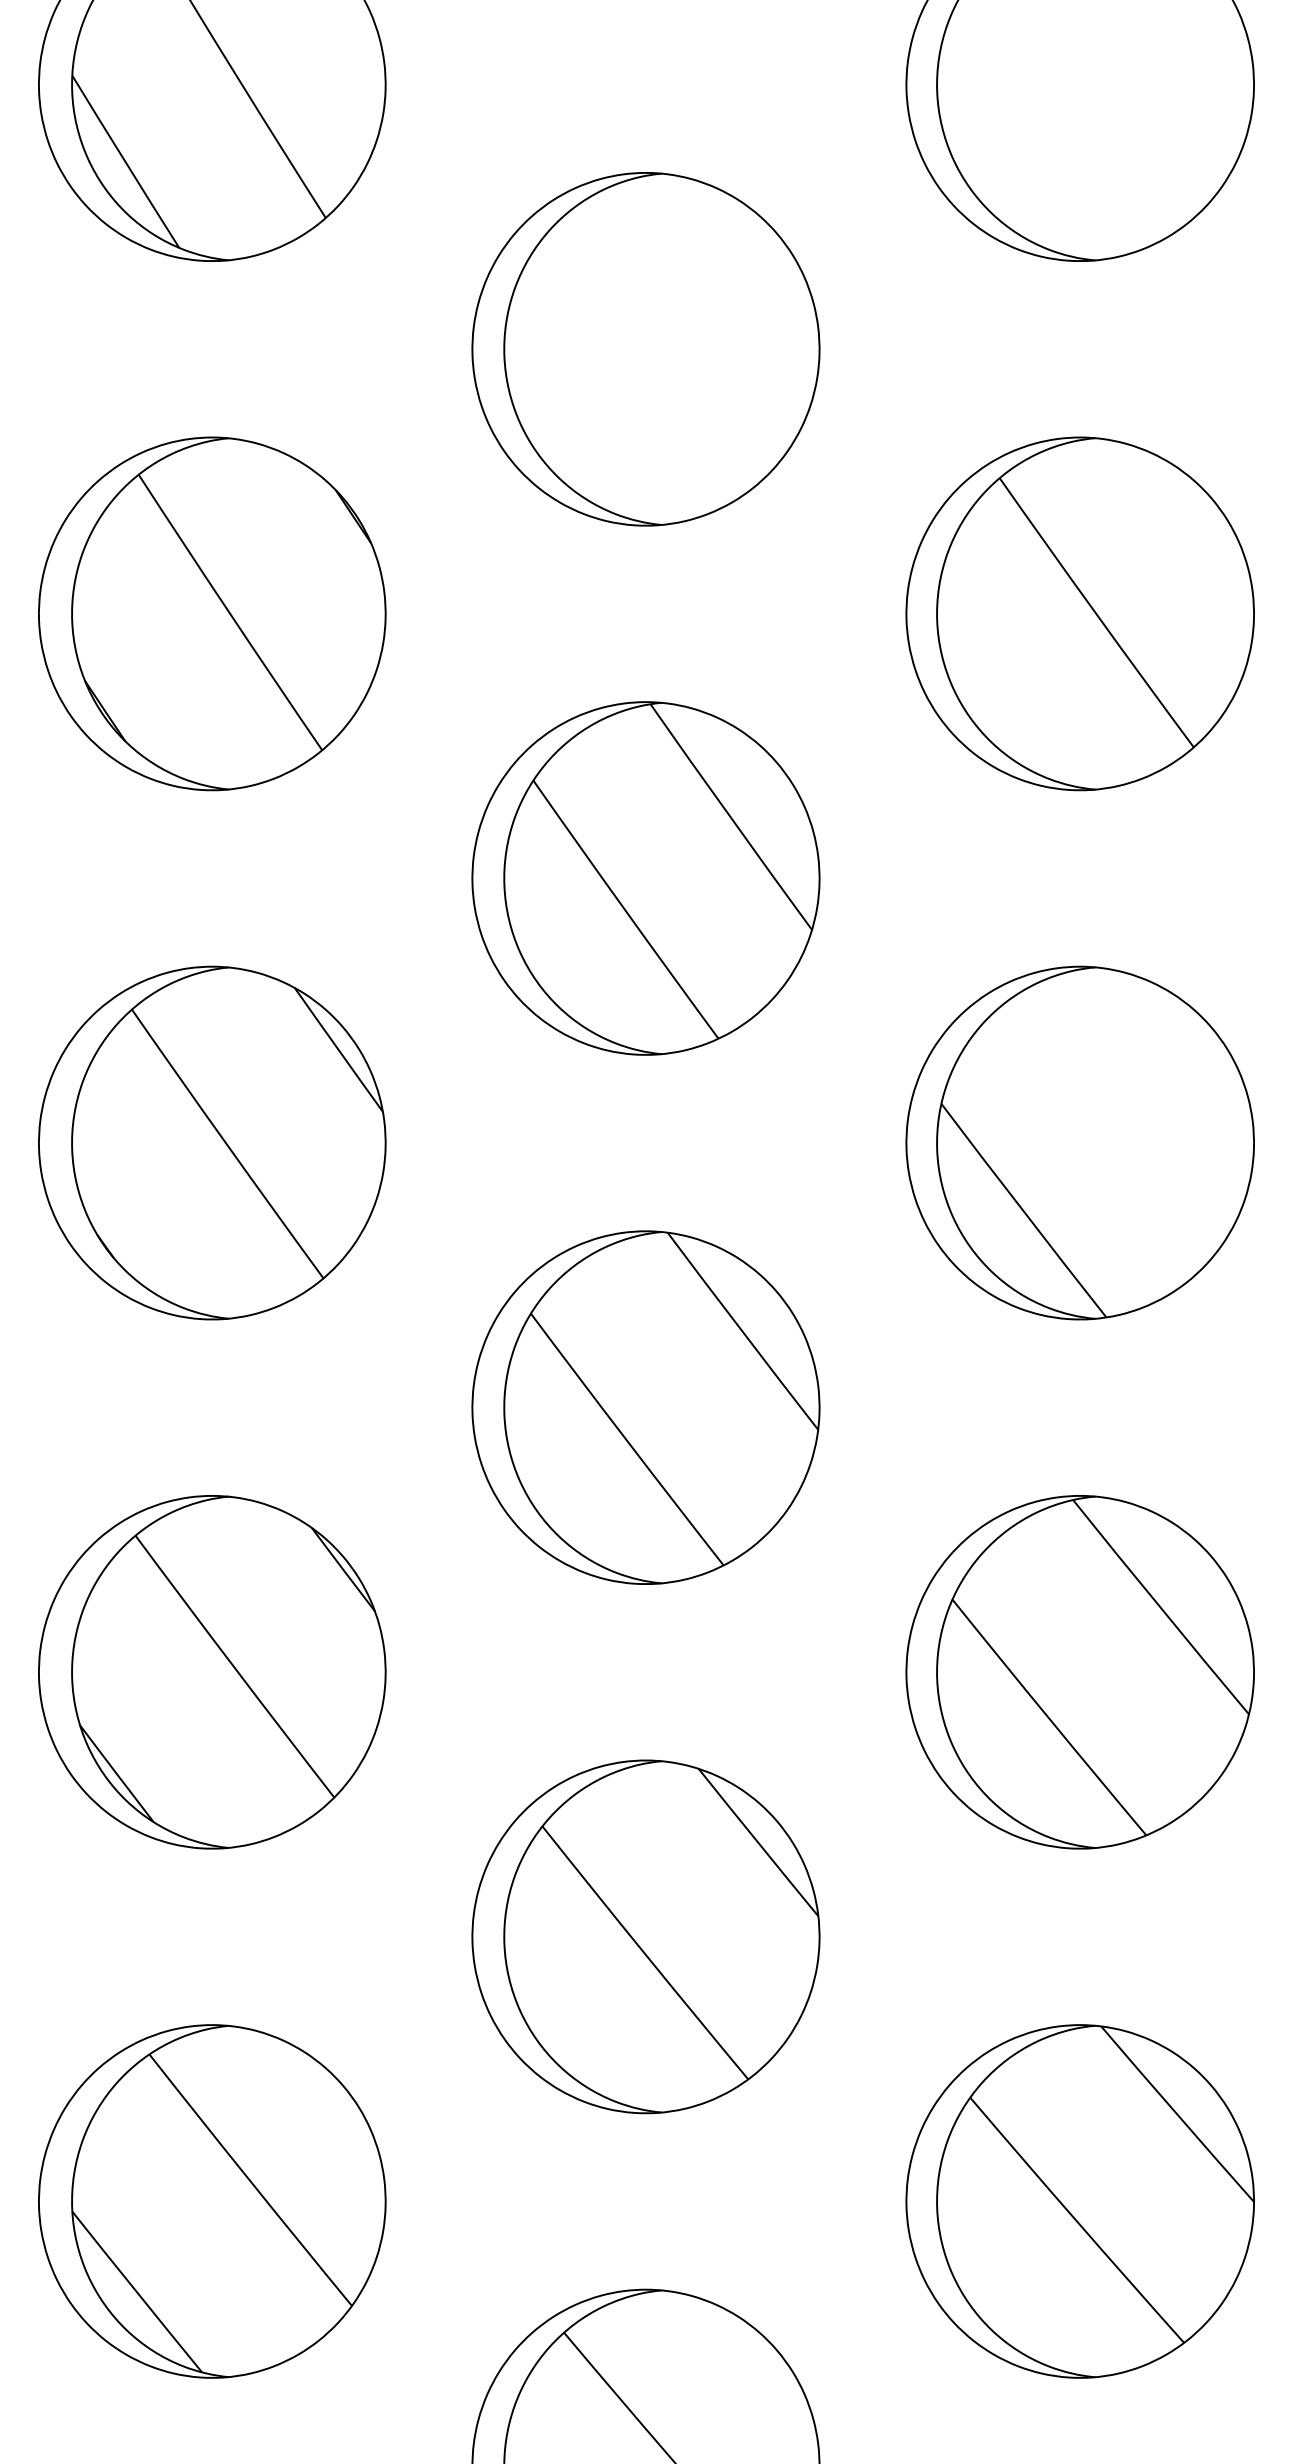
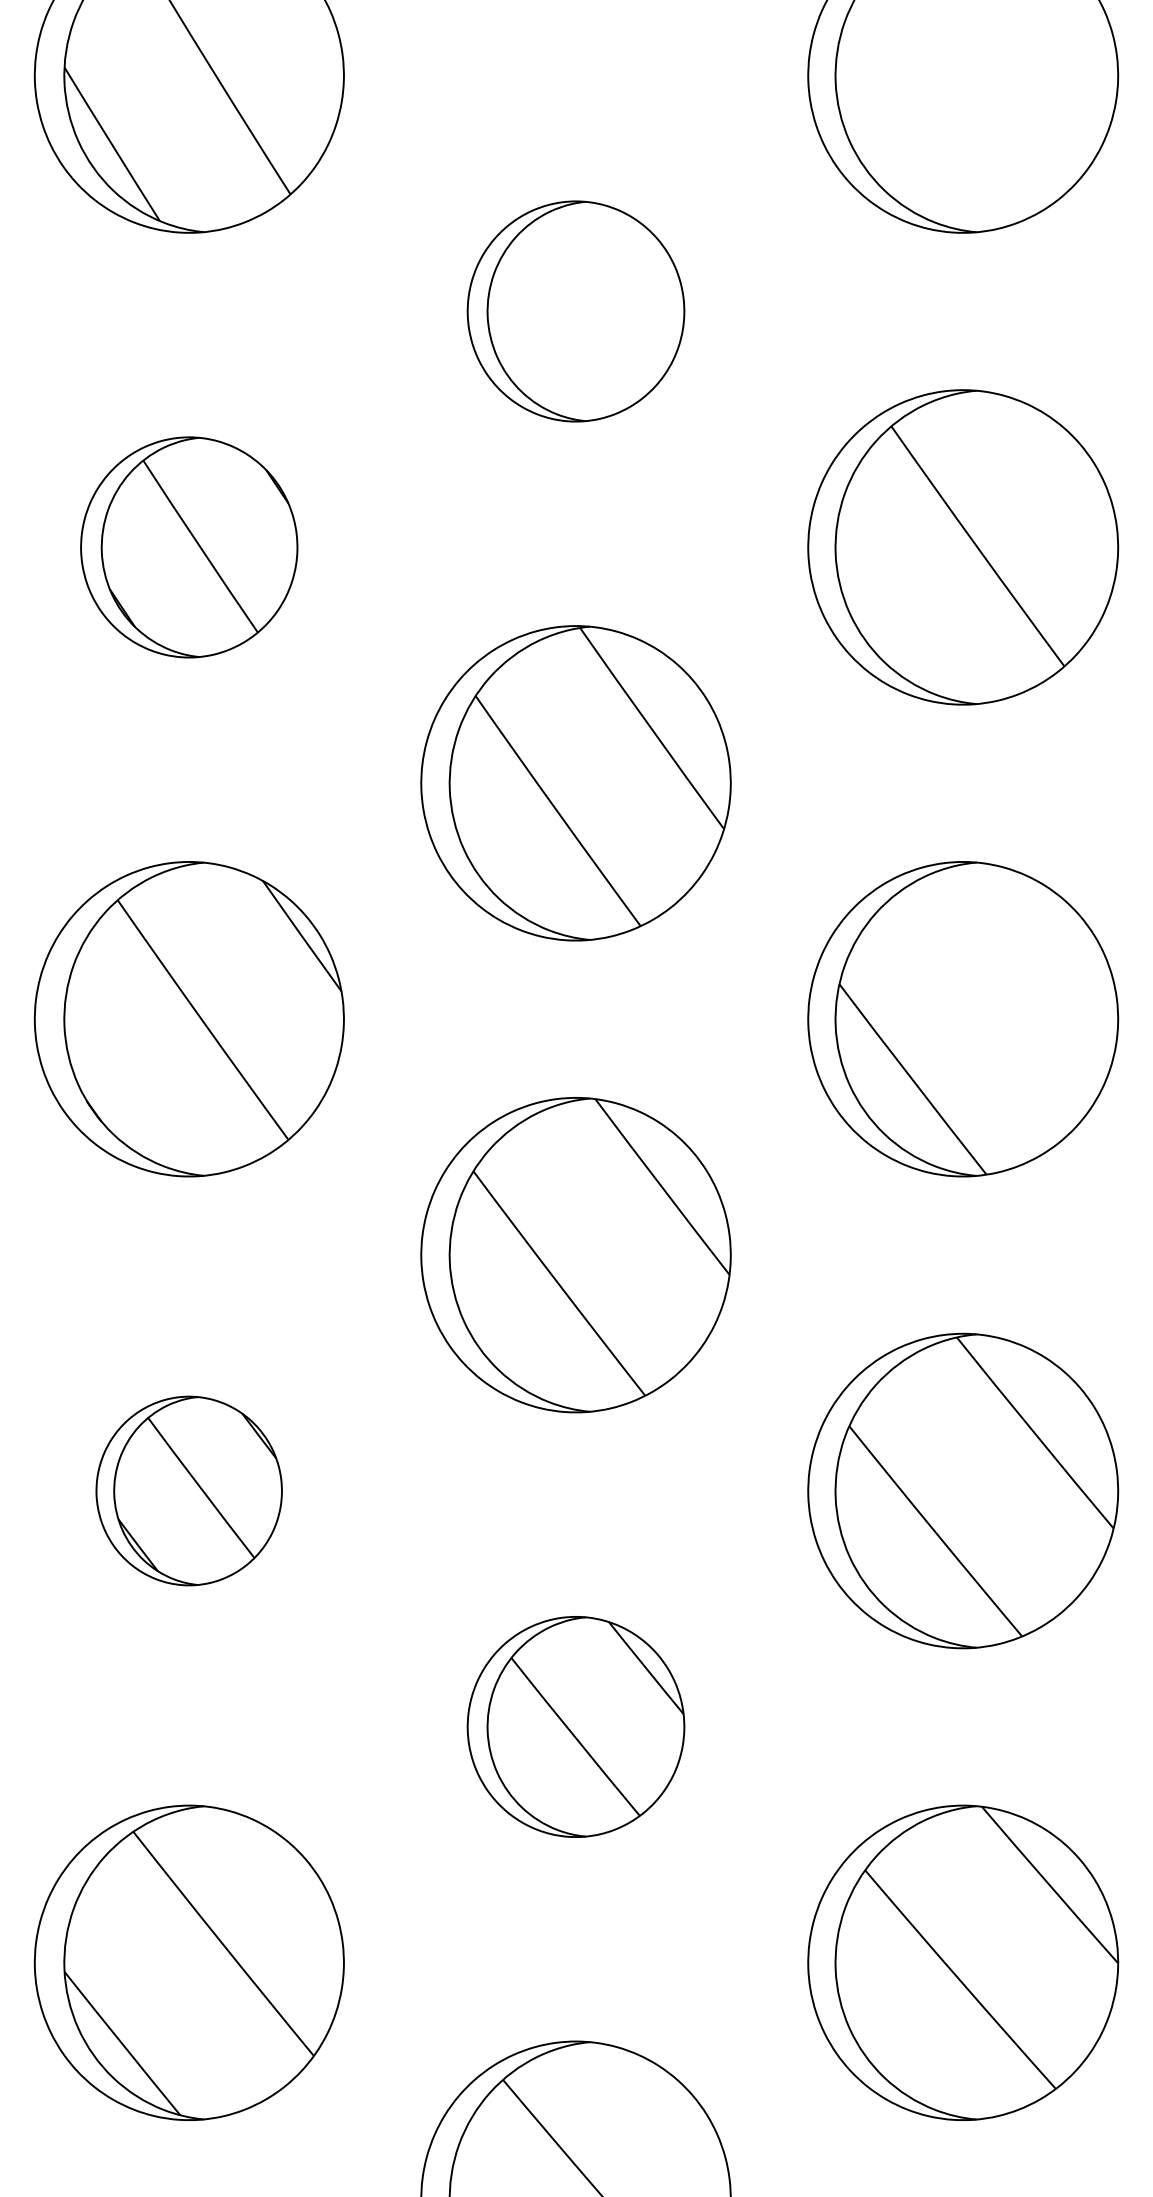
part: (645, 349) -> (575, 311), size x0.7
part: (211, 613) -> (188, 547), size x0.7
part: (211, 1671) -> (188, 1490), size x0.6
part: (645, 1936) -> (575, 1726), size x0.7

